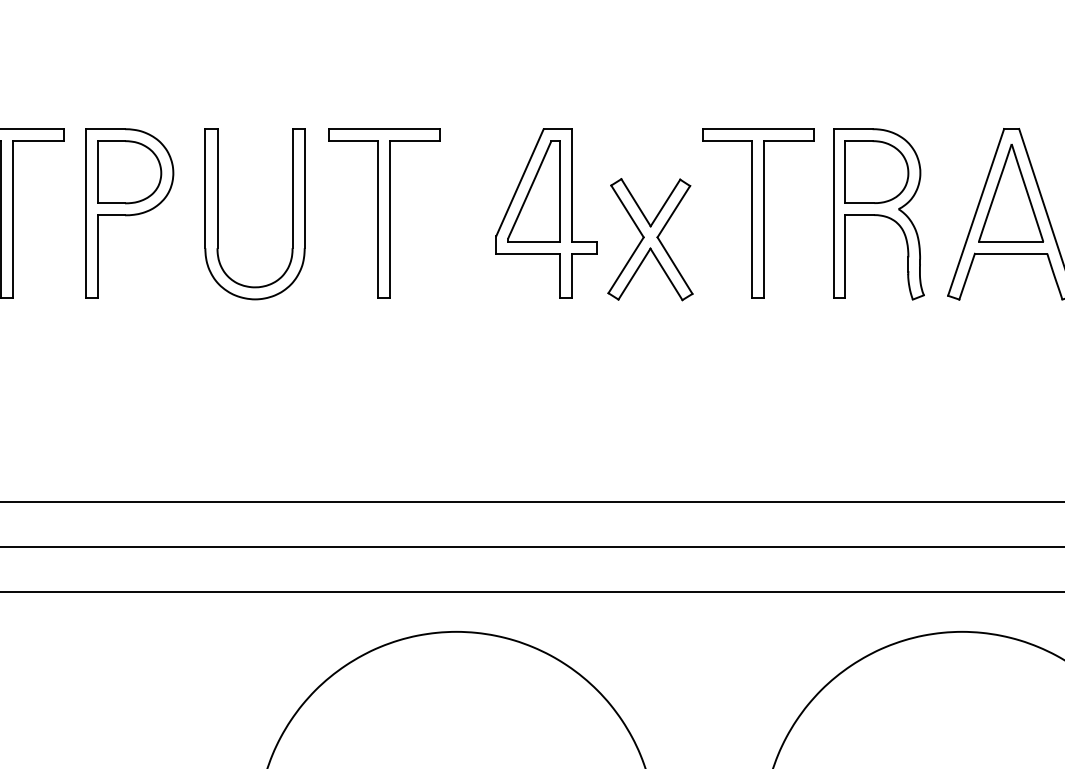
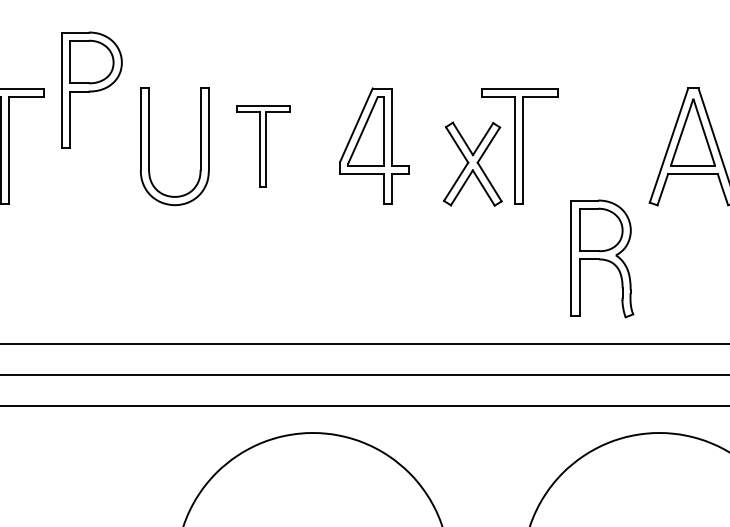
part: (129, 212) -> (91, 89), moved
part: (384, 213) -> (263, 146), size x0.7
part: (879, 213) -> (602, 258), moved
part: (649, 238) -> (472, 163), moved

